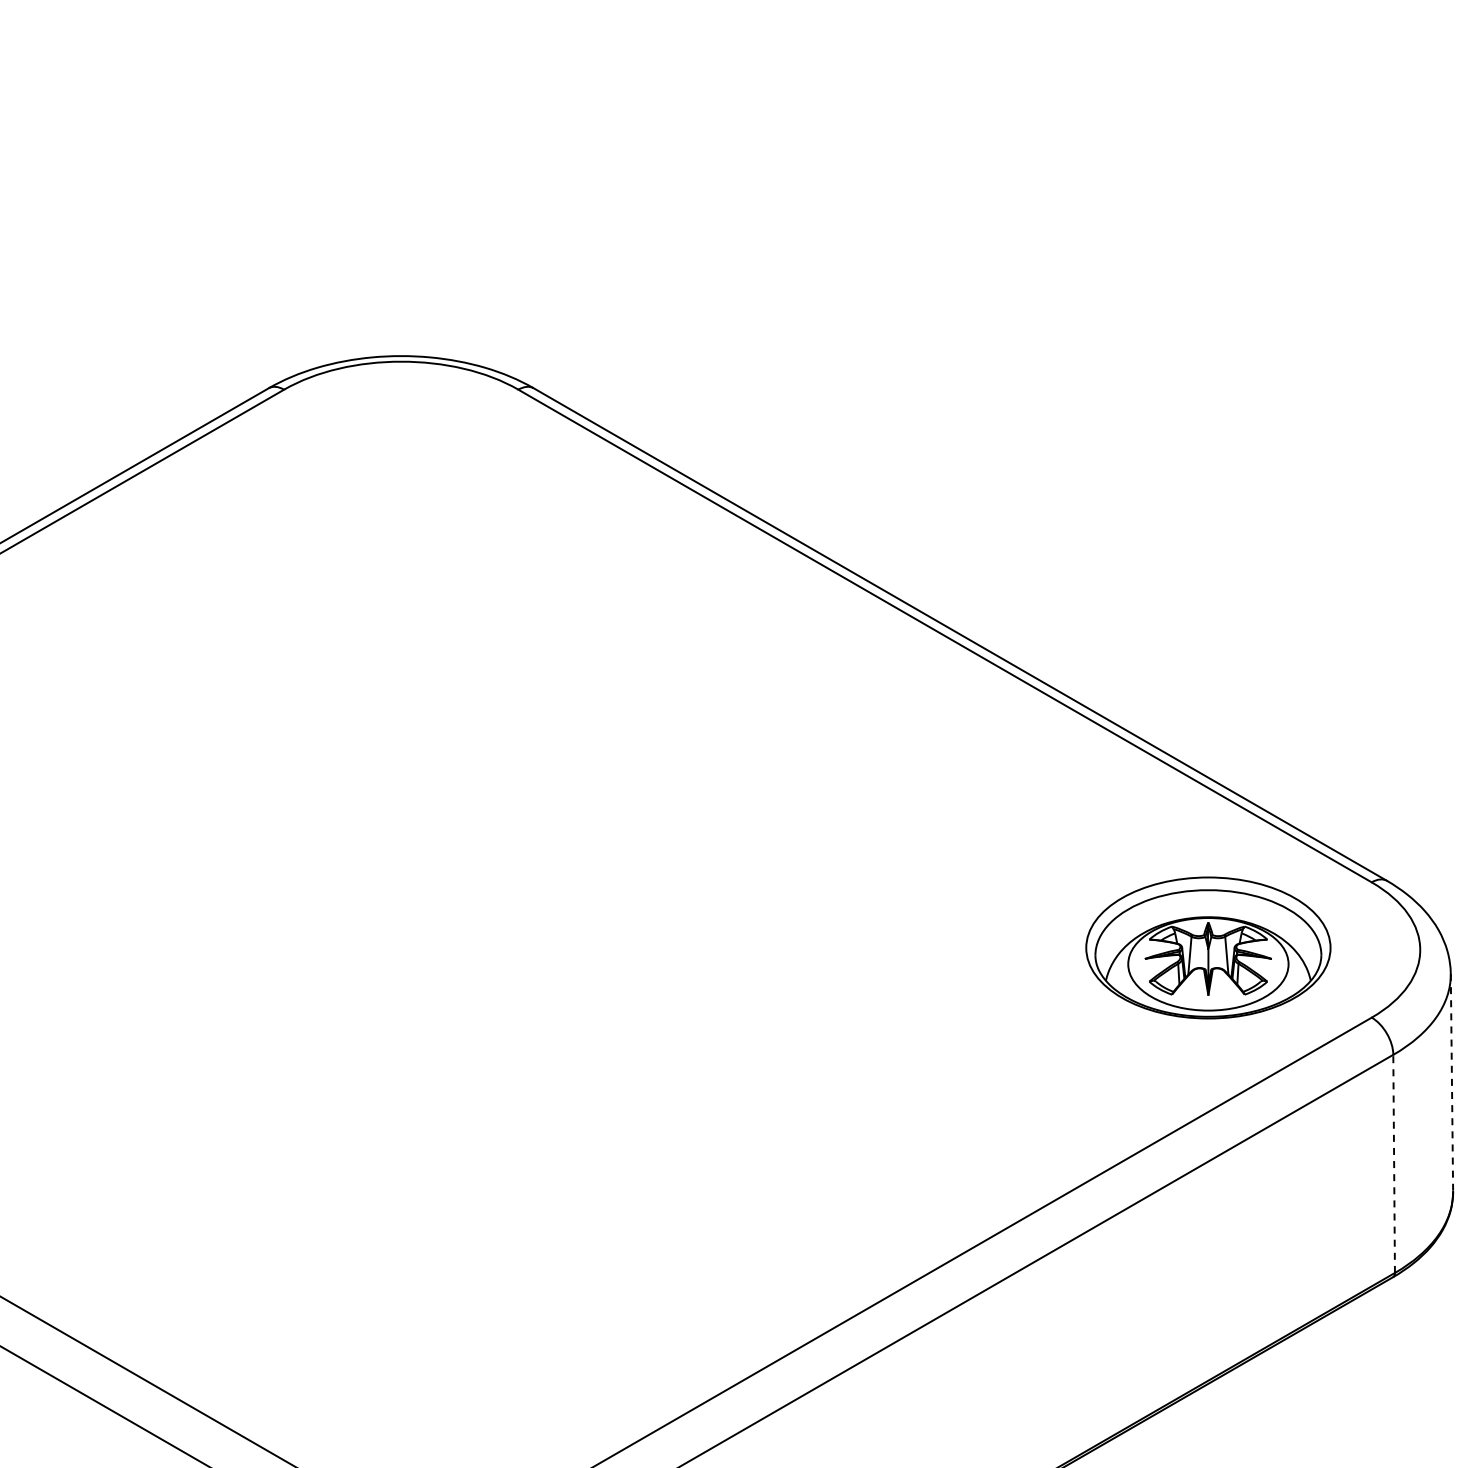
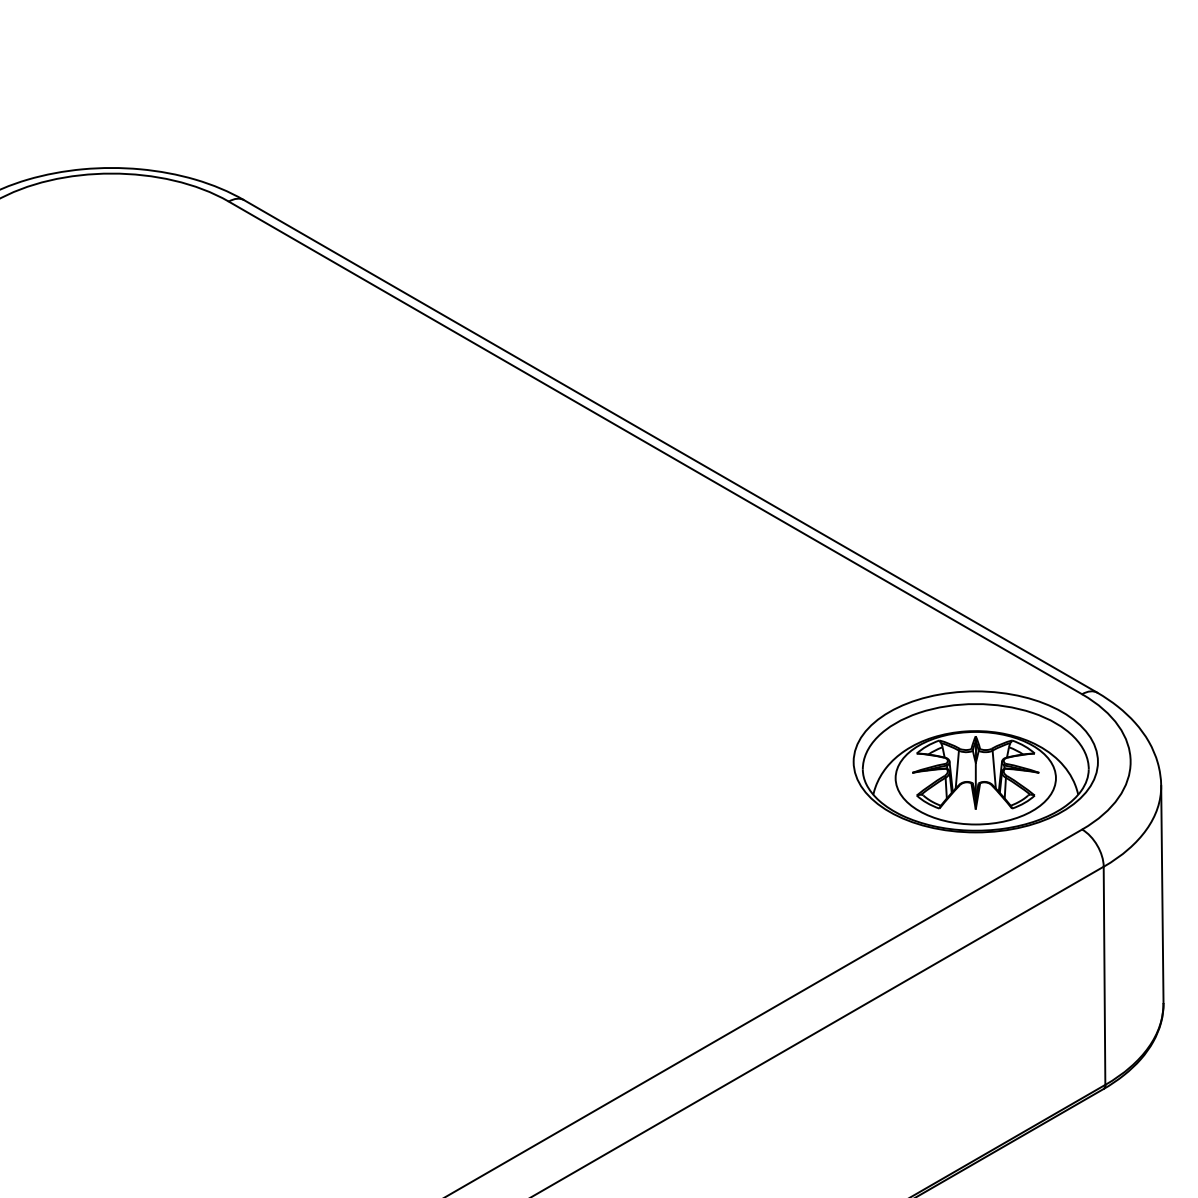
part: (1208, 947) -> (975, 761), moved
line: (1451, 1082) -> (1161, 894), dashed -> solid
line: (1394, 1163) -> (1104, 975), dashed -> solid

